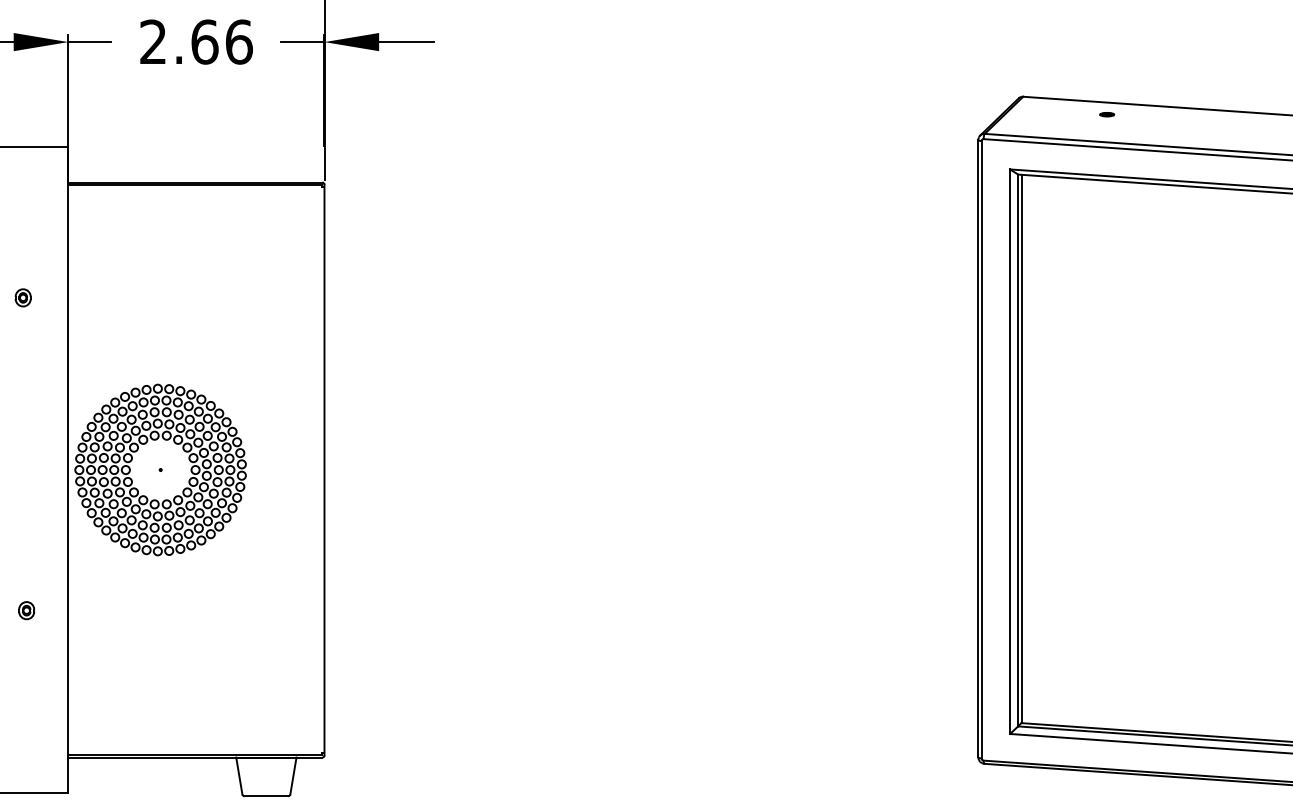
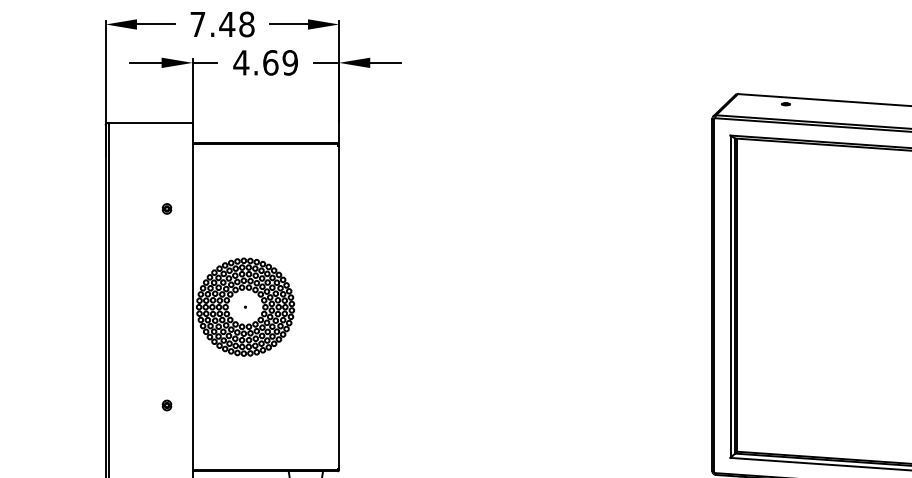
text: (195, 41) -> (265, 62), 2.66 -> 4.69
part: (25, 610) -> (166, 405), moved

